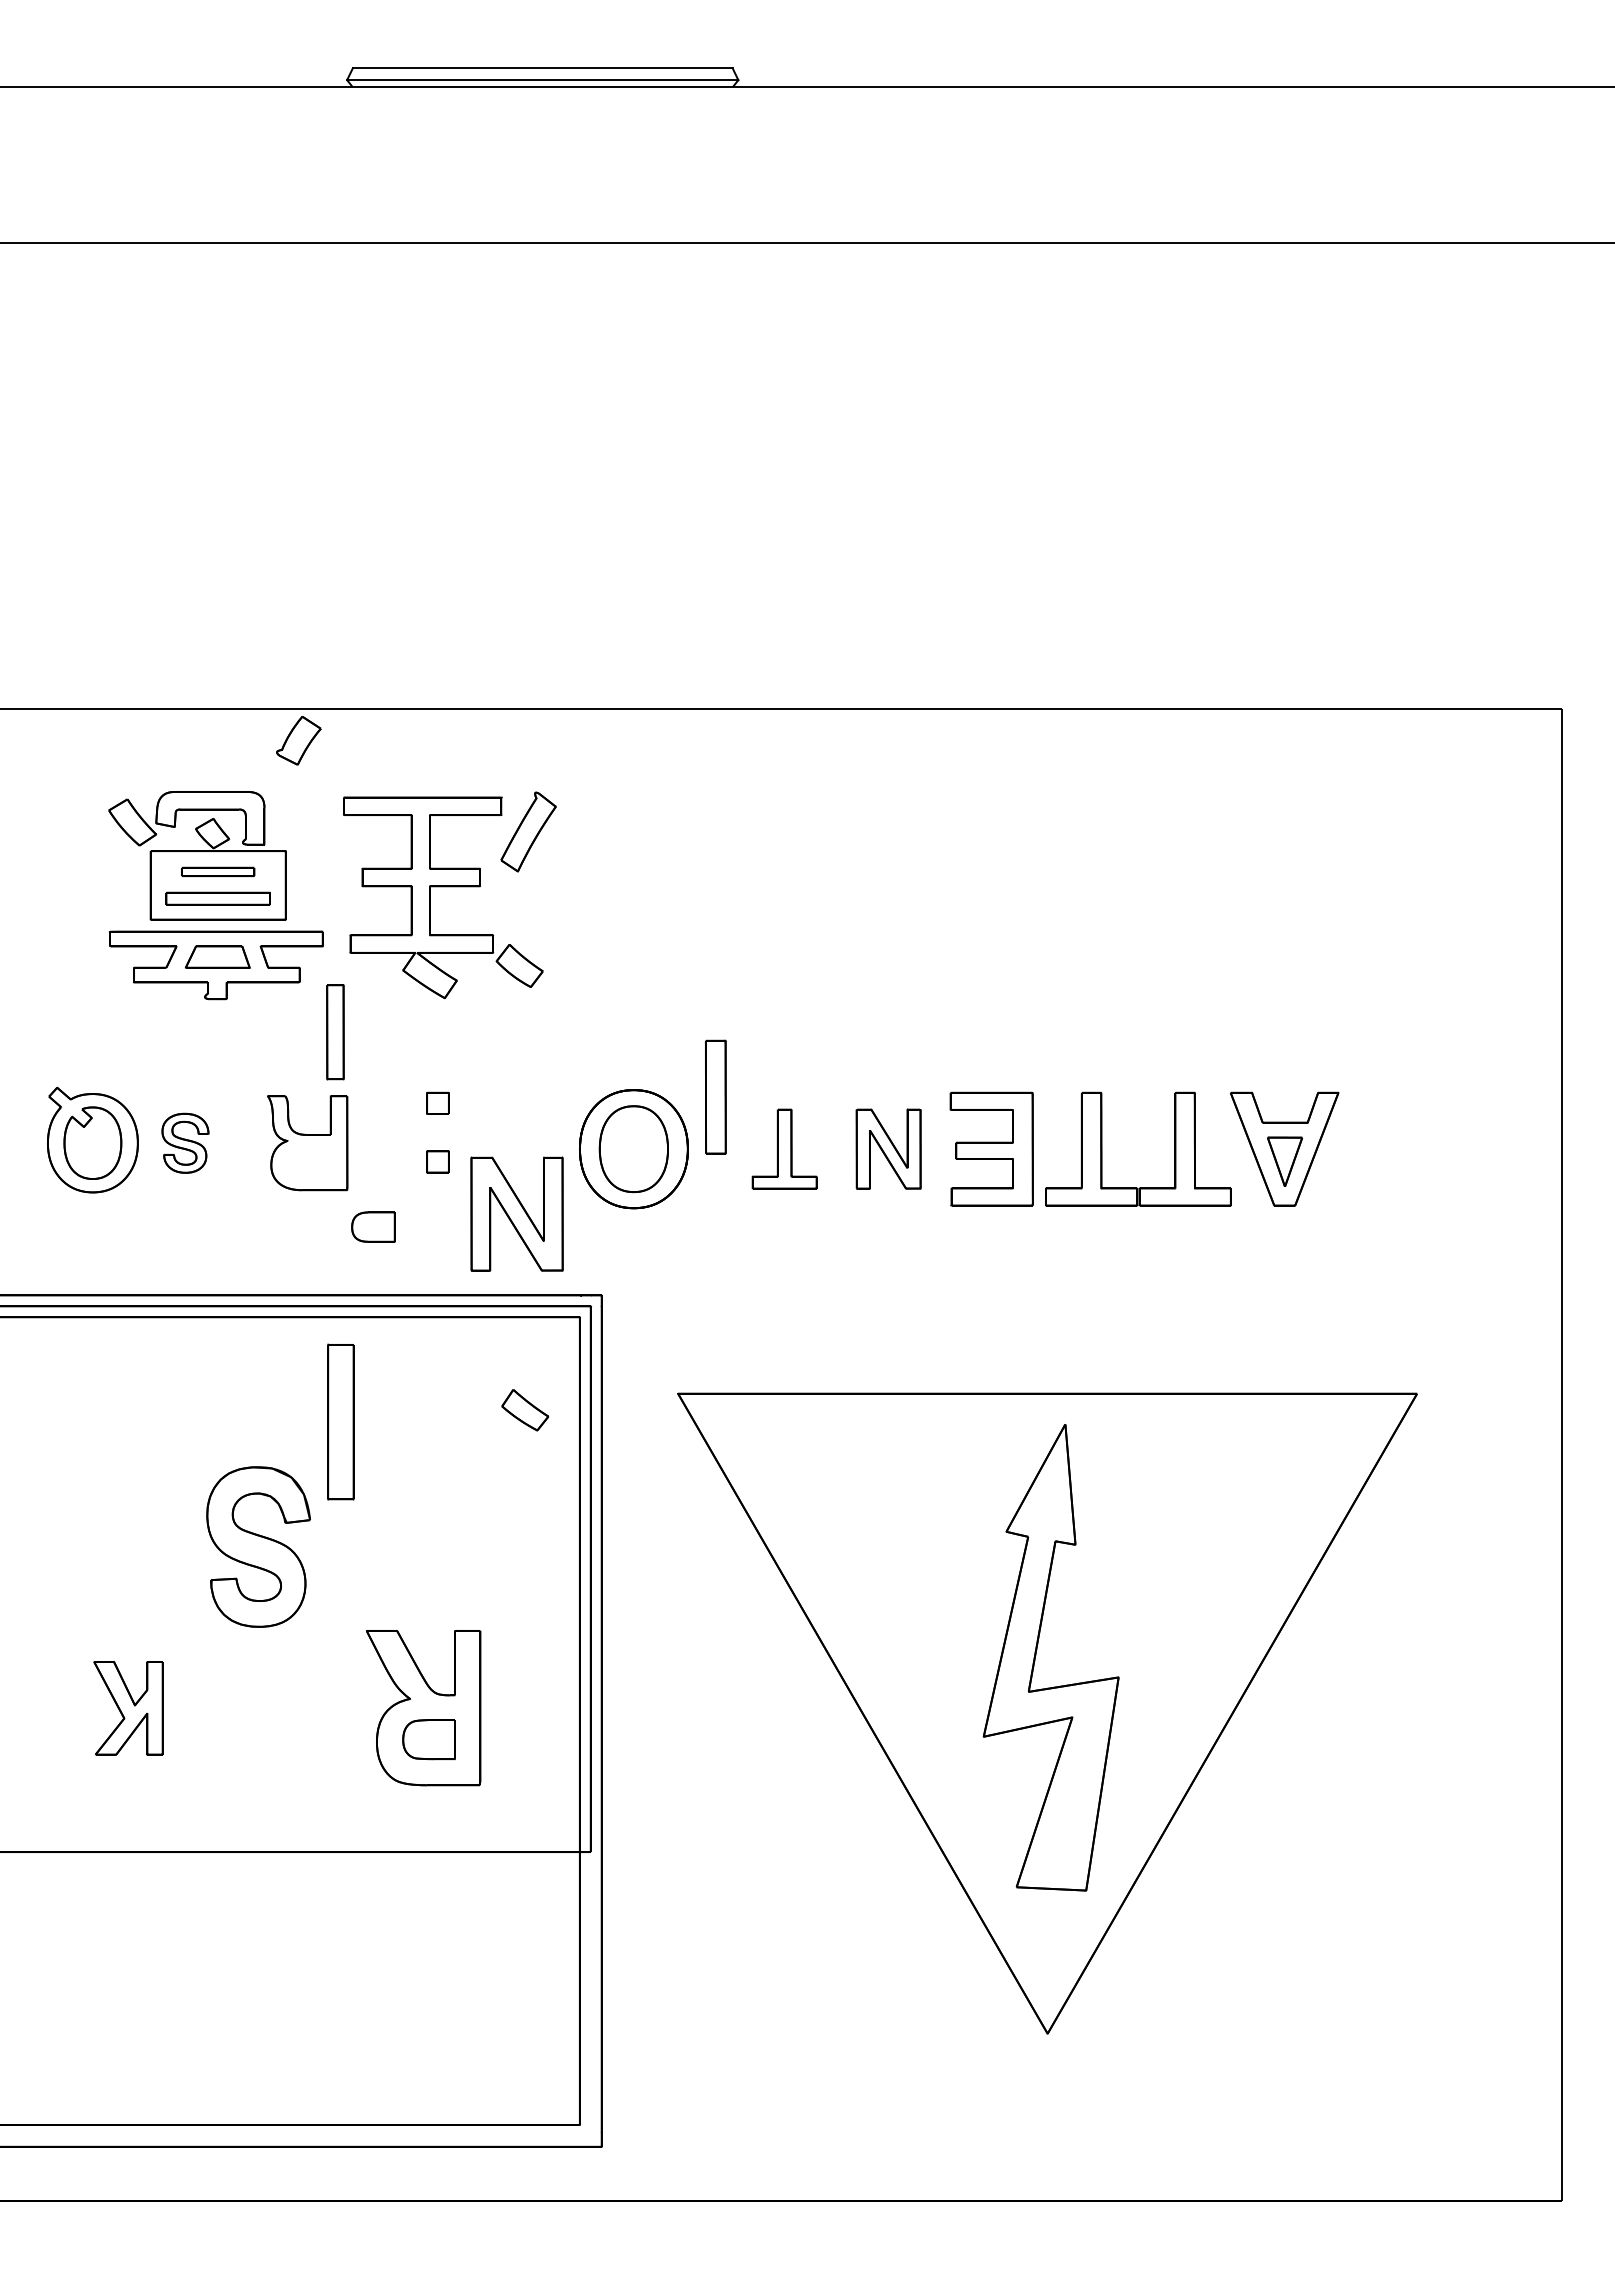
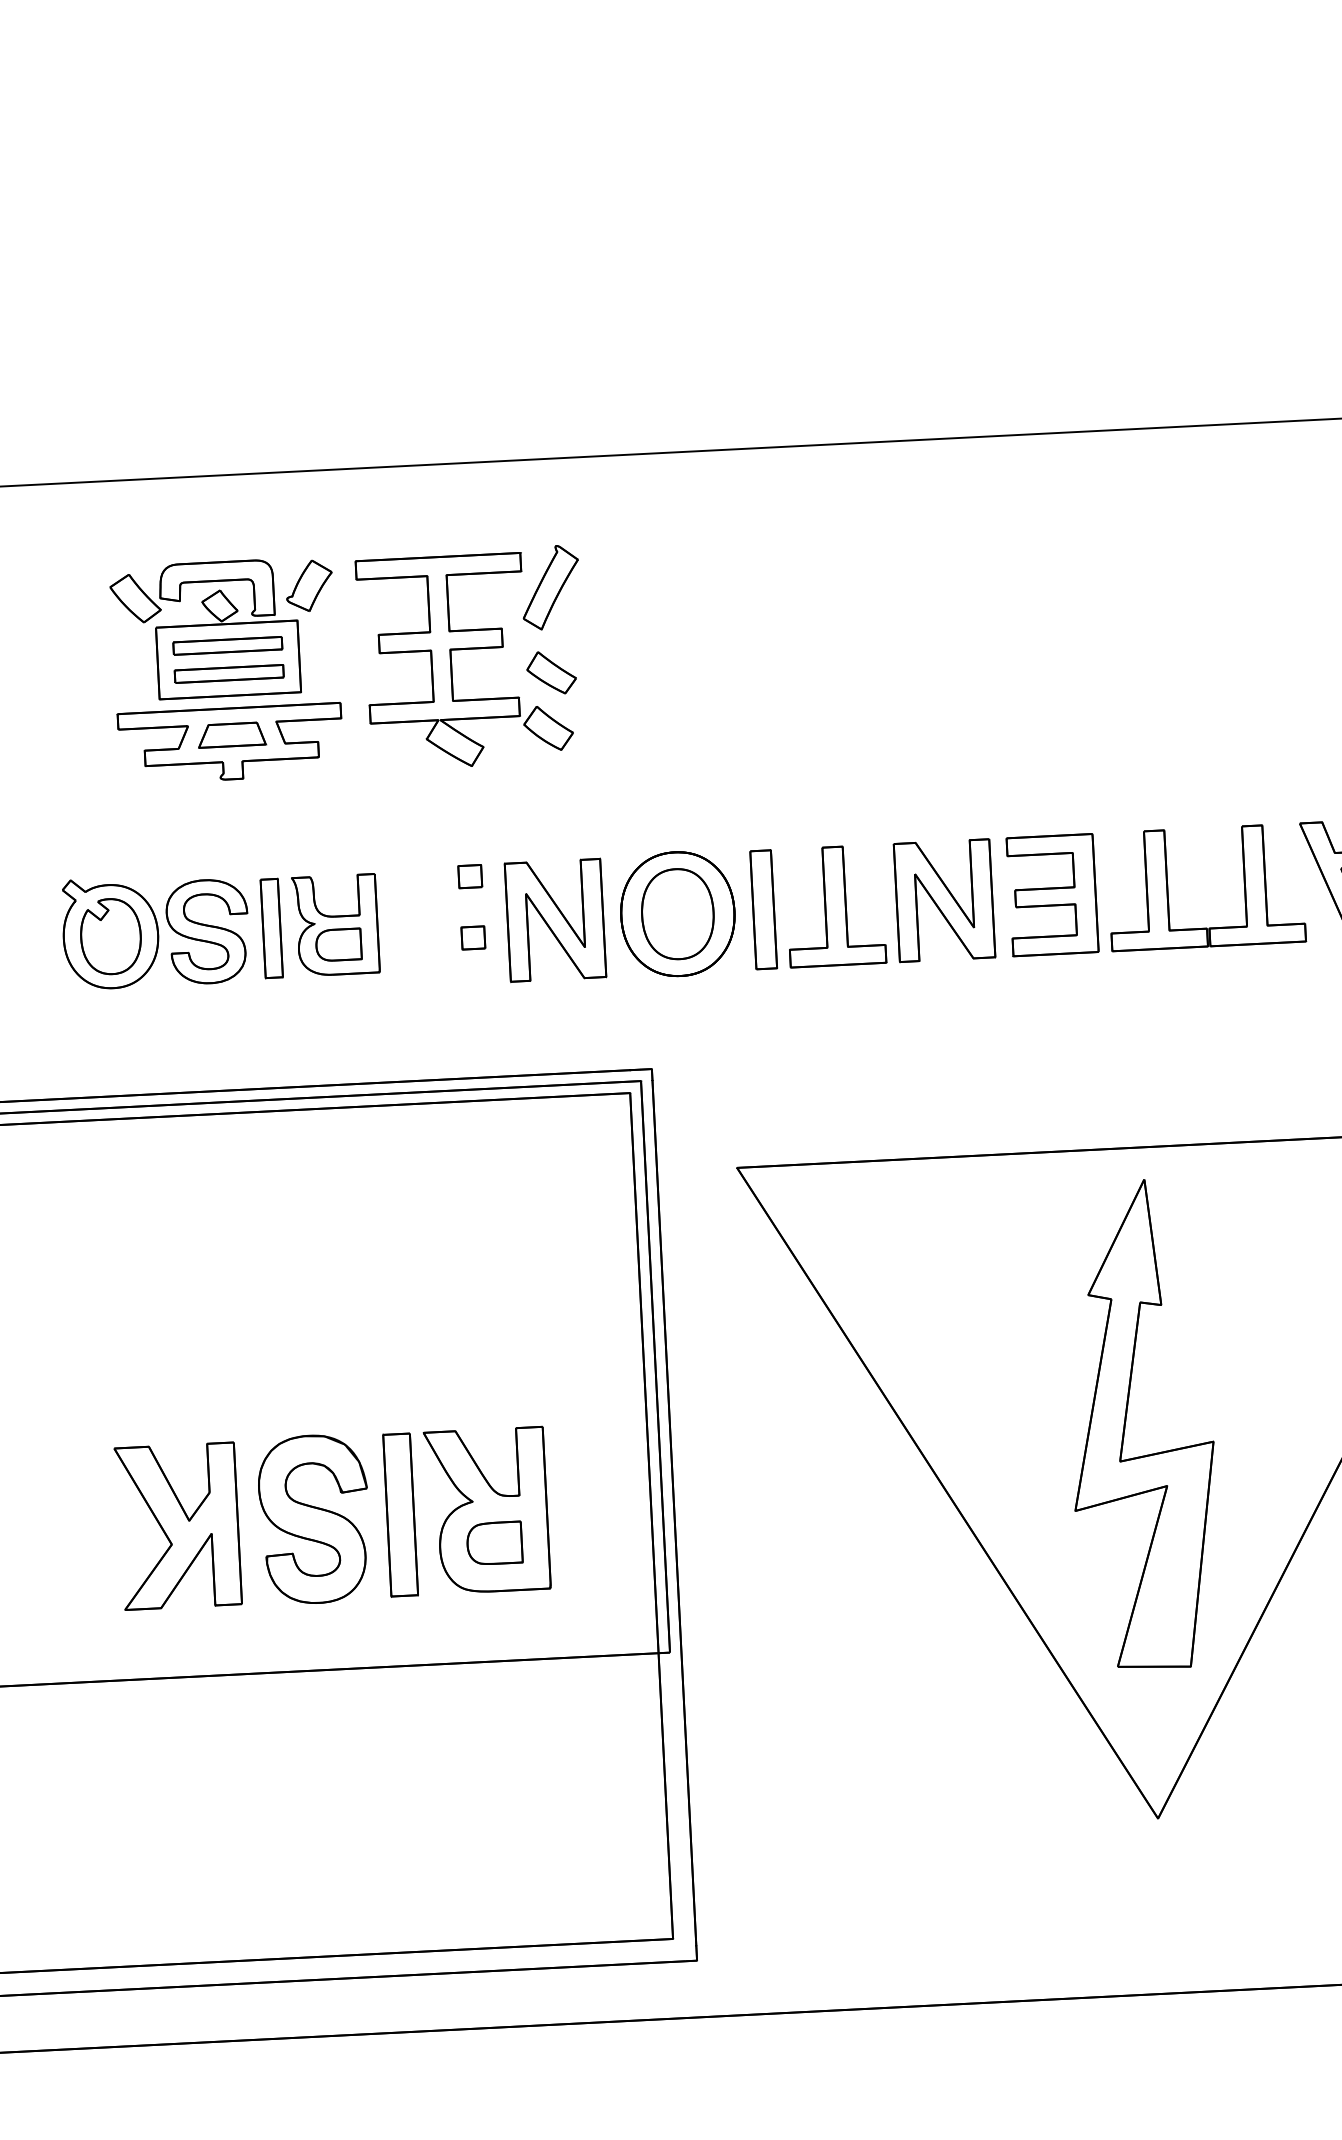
part: (298, 740) -> (309, 585), moved
part: (217, 871) -> (227, 645), size x1.43
part: (335, 1032) -> (271, 928), moved
part: (715, 1096) -> (763, 909), moved
part: (185, 1143) -> (207, 932), size x1.67
part: (784, 1148) -> (835, 905), size x1.43
part: (888, 1148) -> (944, 899), size x1.43
part: (516, 1213) -> (554, 919), moved
part: (373, 1226) -> (338, 944), moved
part: (525, 1410) -> (551, 673), moved
part: (340, 1421) -> (400, 1514), moved
part: (258, 1546) -> (314, 1518), moved
part: (128, 1708) -> (178, 1526), size x1.67

